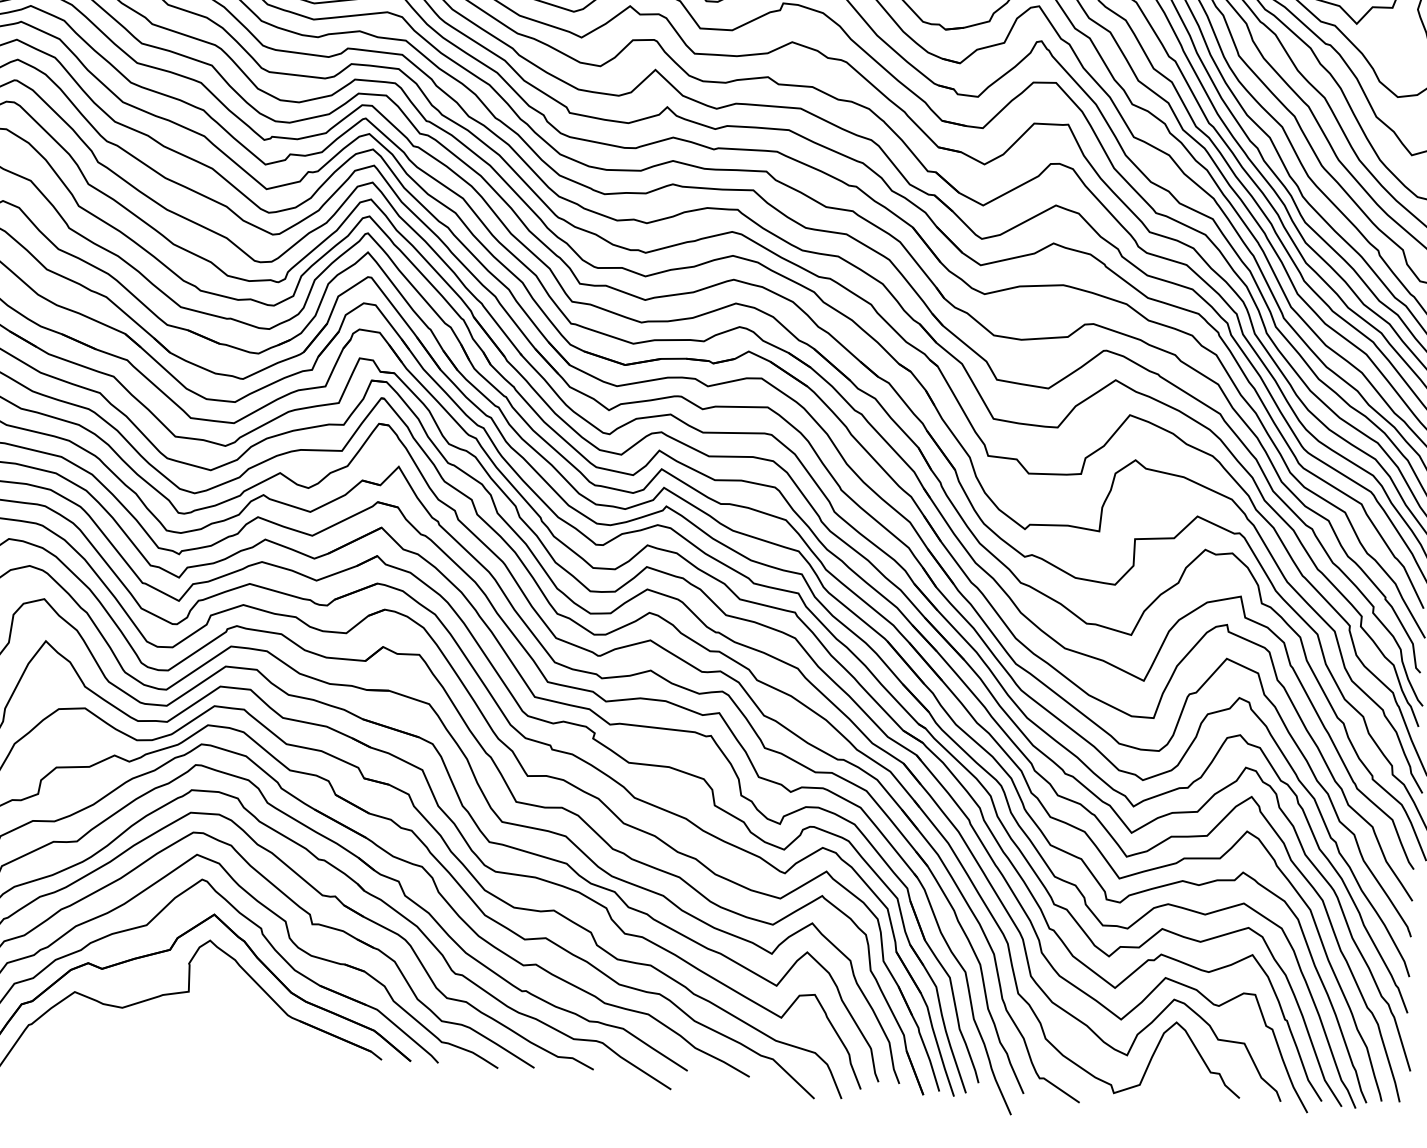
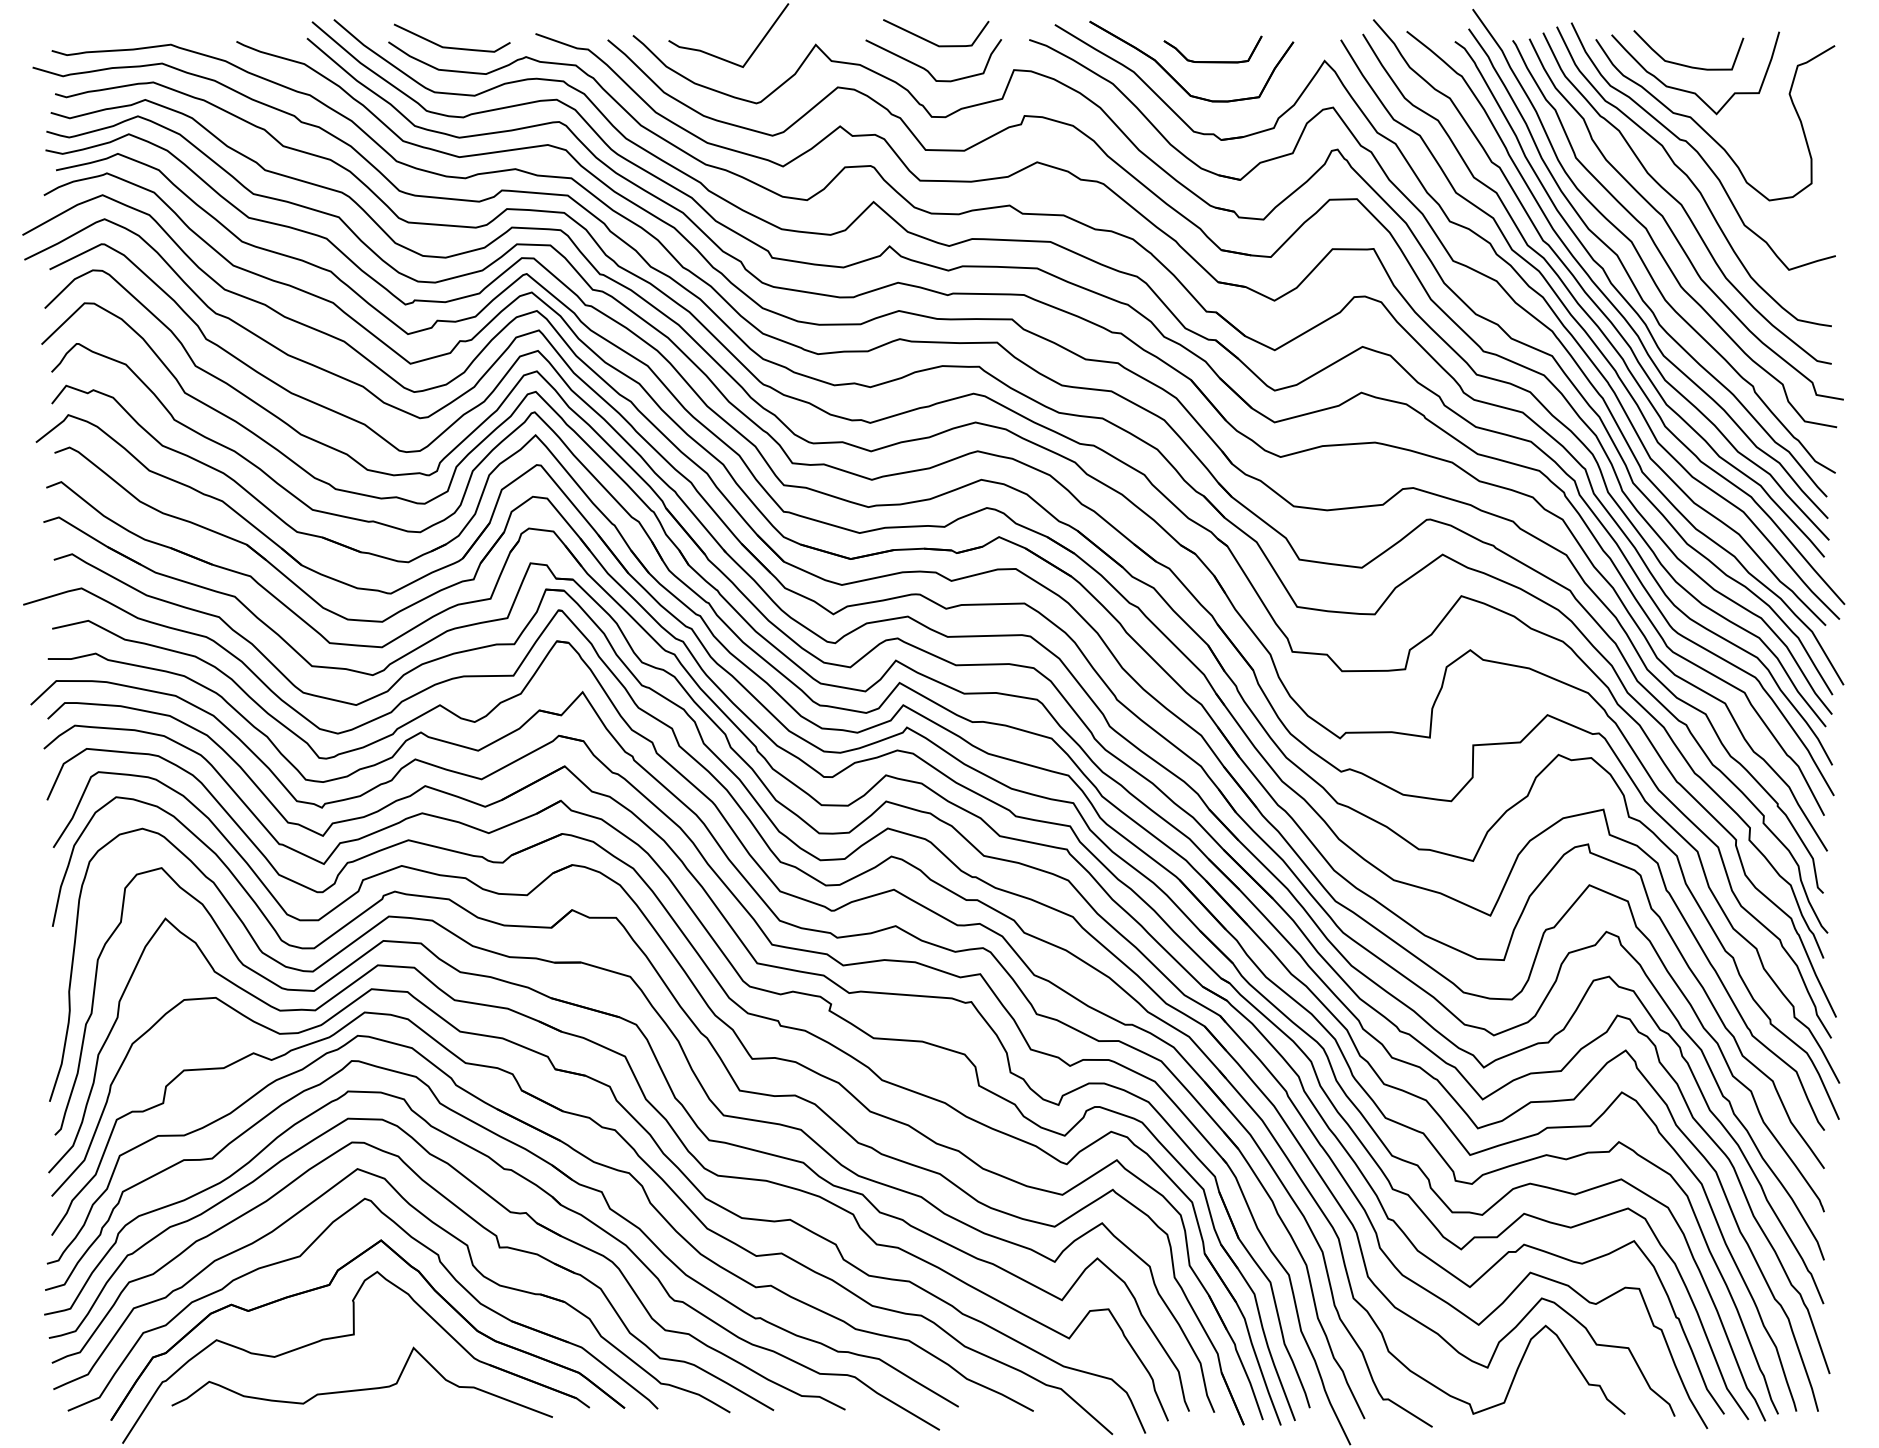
curve: (194, 1036) -> (362, 1388), added

